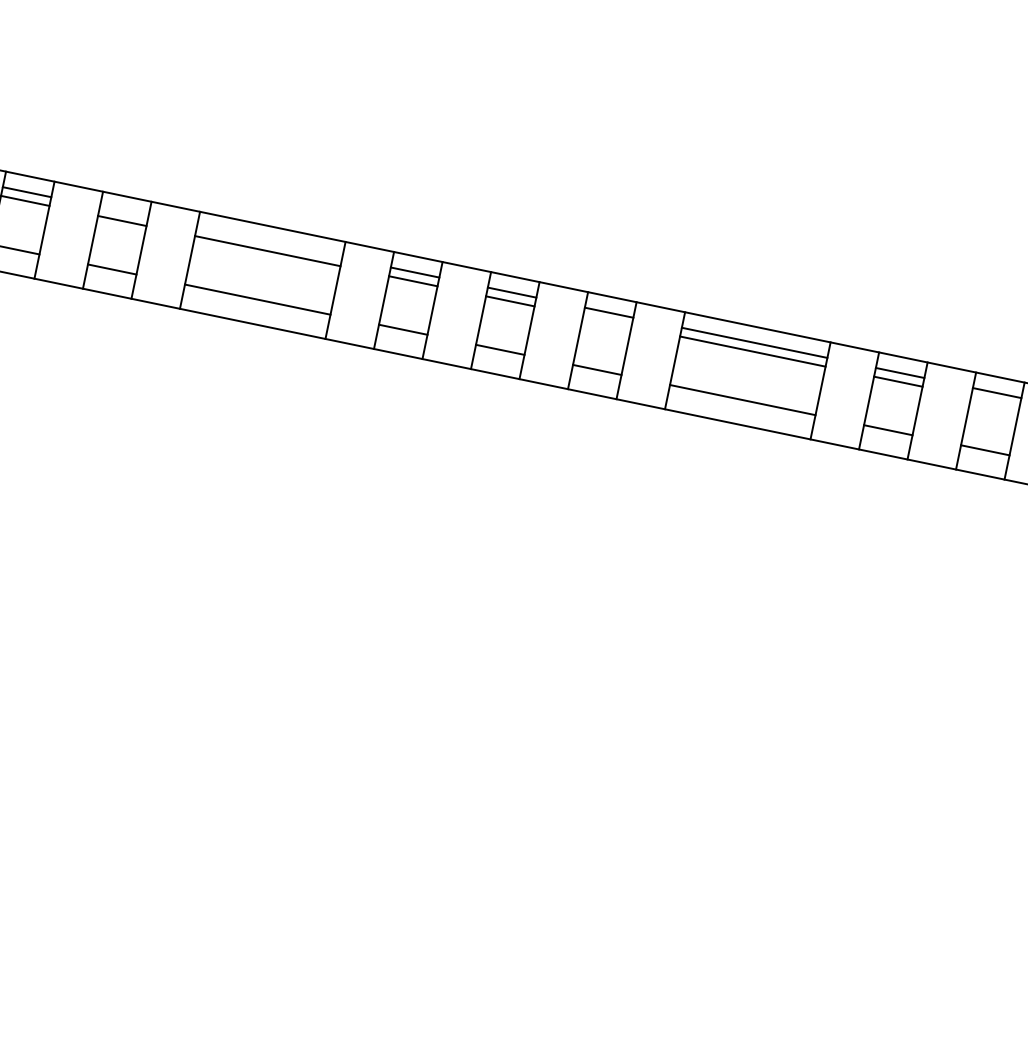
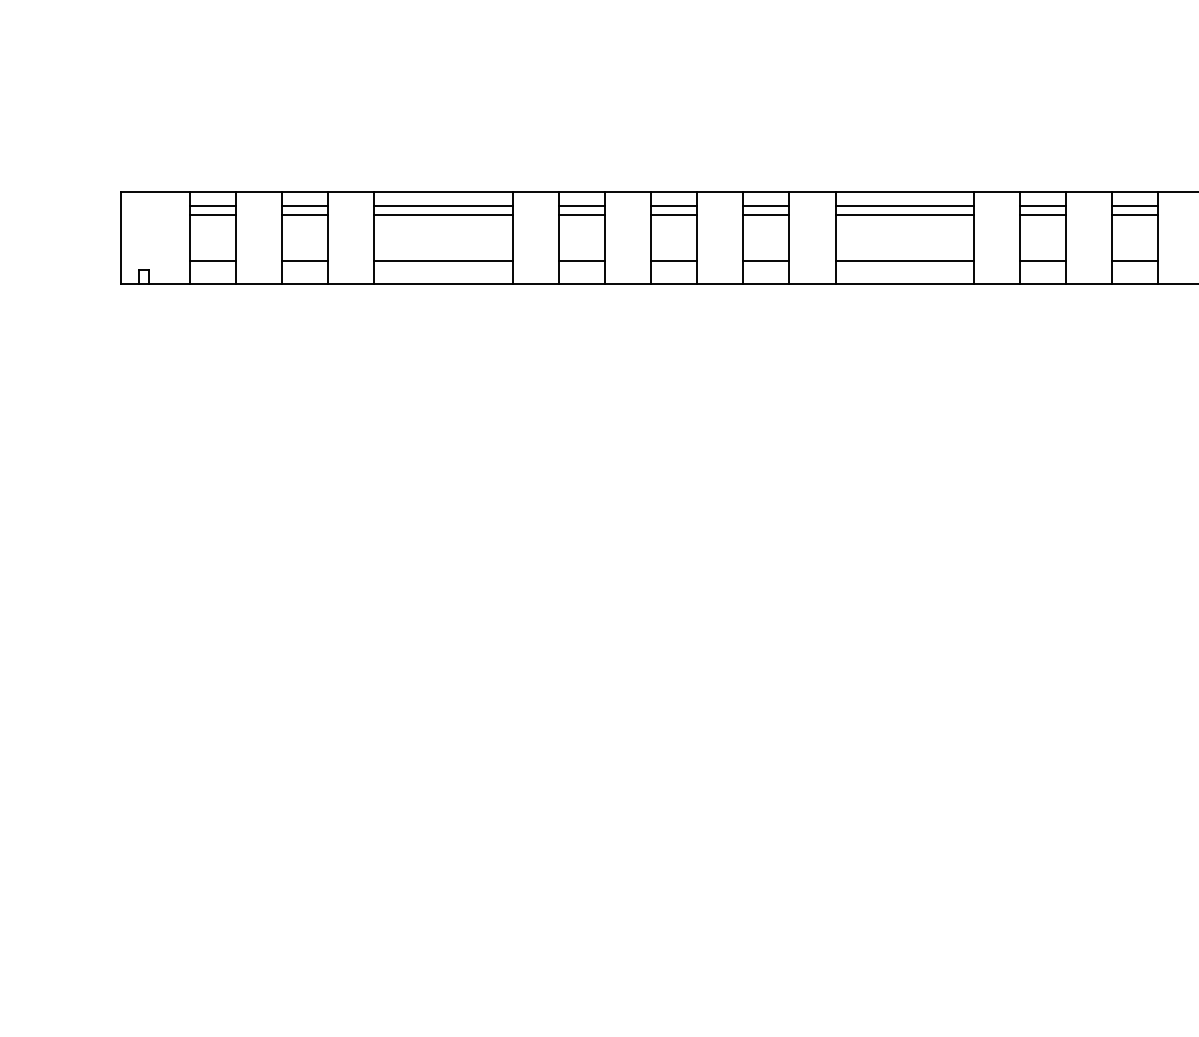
line: (124, 212) -> (305, 206), added
line: (269, 242) -> (443, 206), added
line: (607, 321) -> (766, 214), added
line: (995, 401) -> (1135, 214), added

